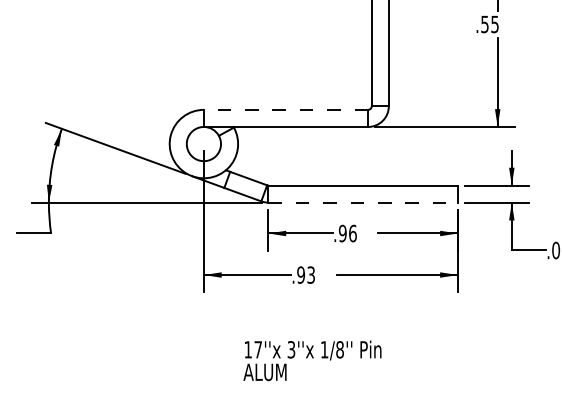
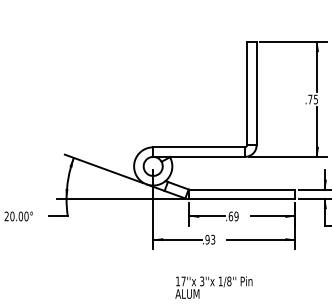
text: (485, 24) -> (310, 99), .55 -> .75
line: (286, 110) -> (199, 147), dashed -> solid
line: (363, 203) -> (242, 199), dashed -> solid
text: (347, 233) -> (233, 216), .96 -> .69

